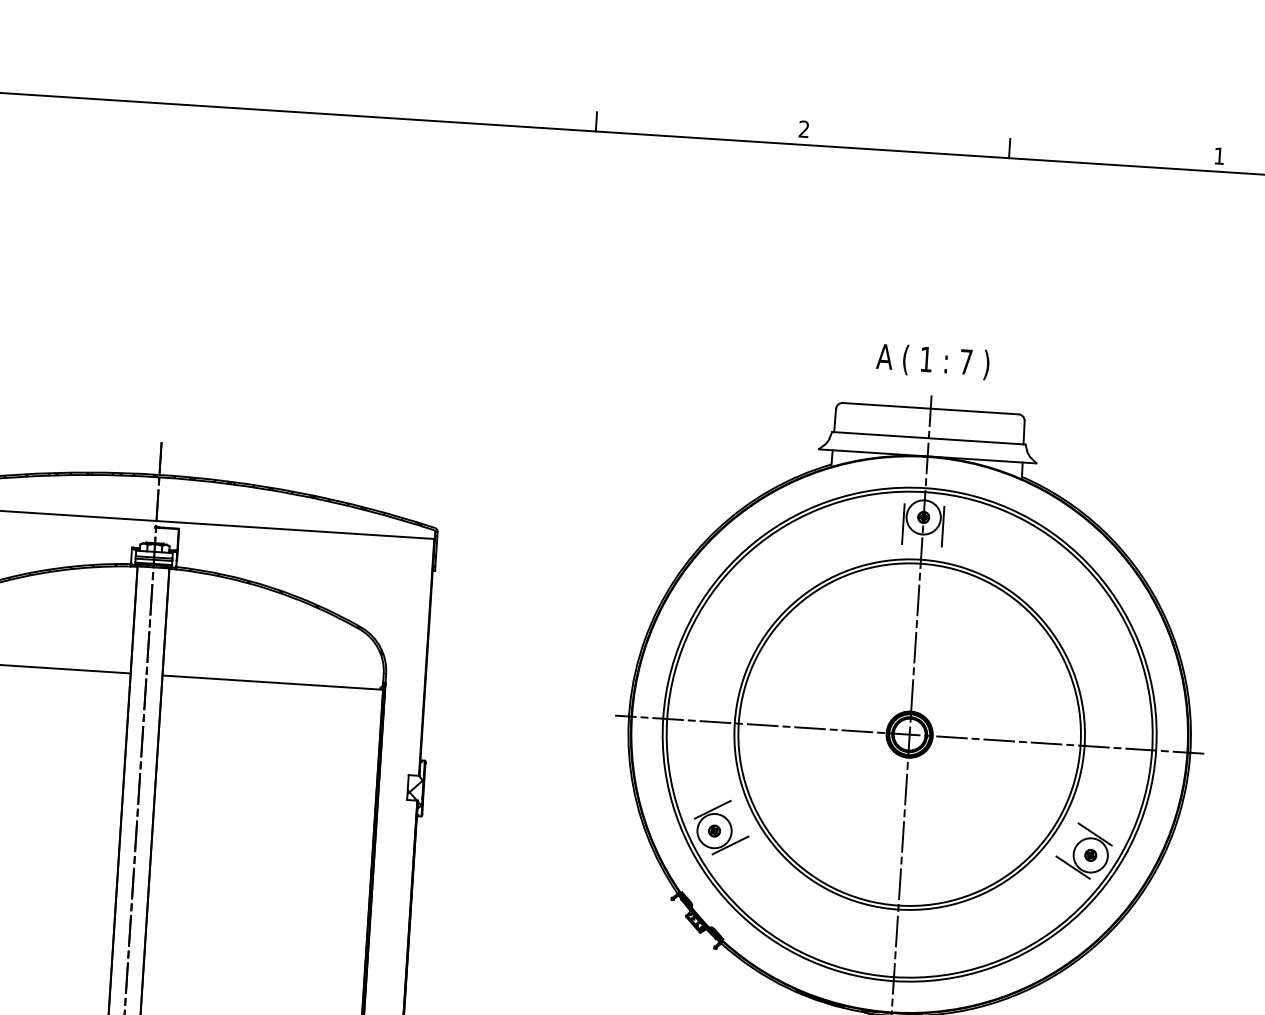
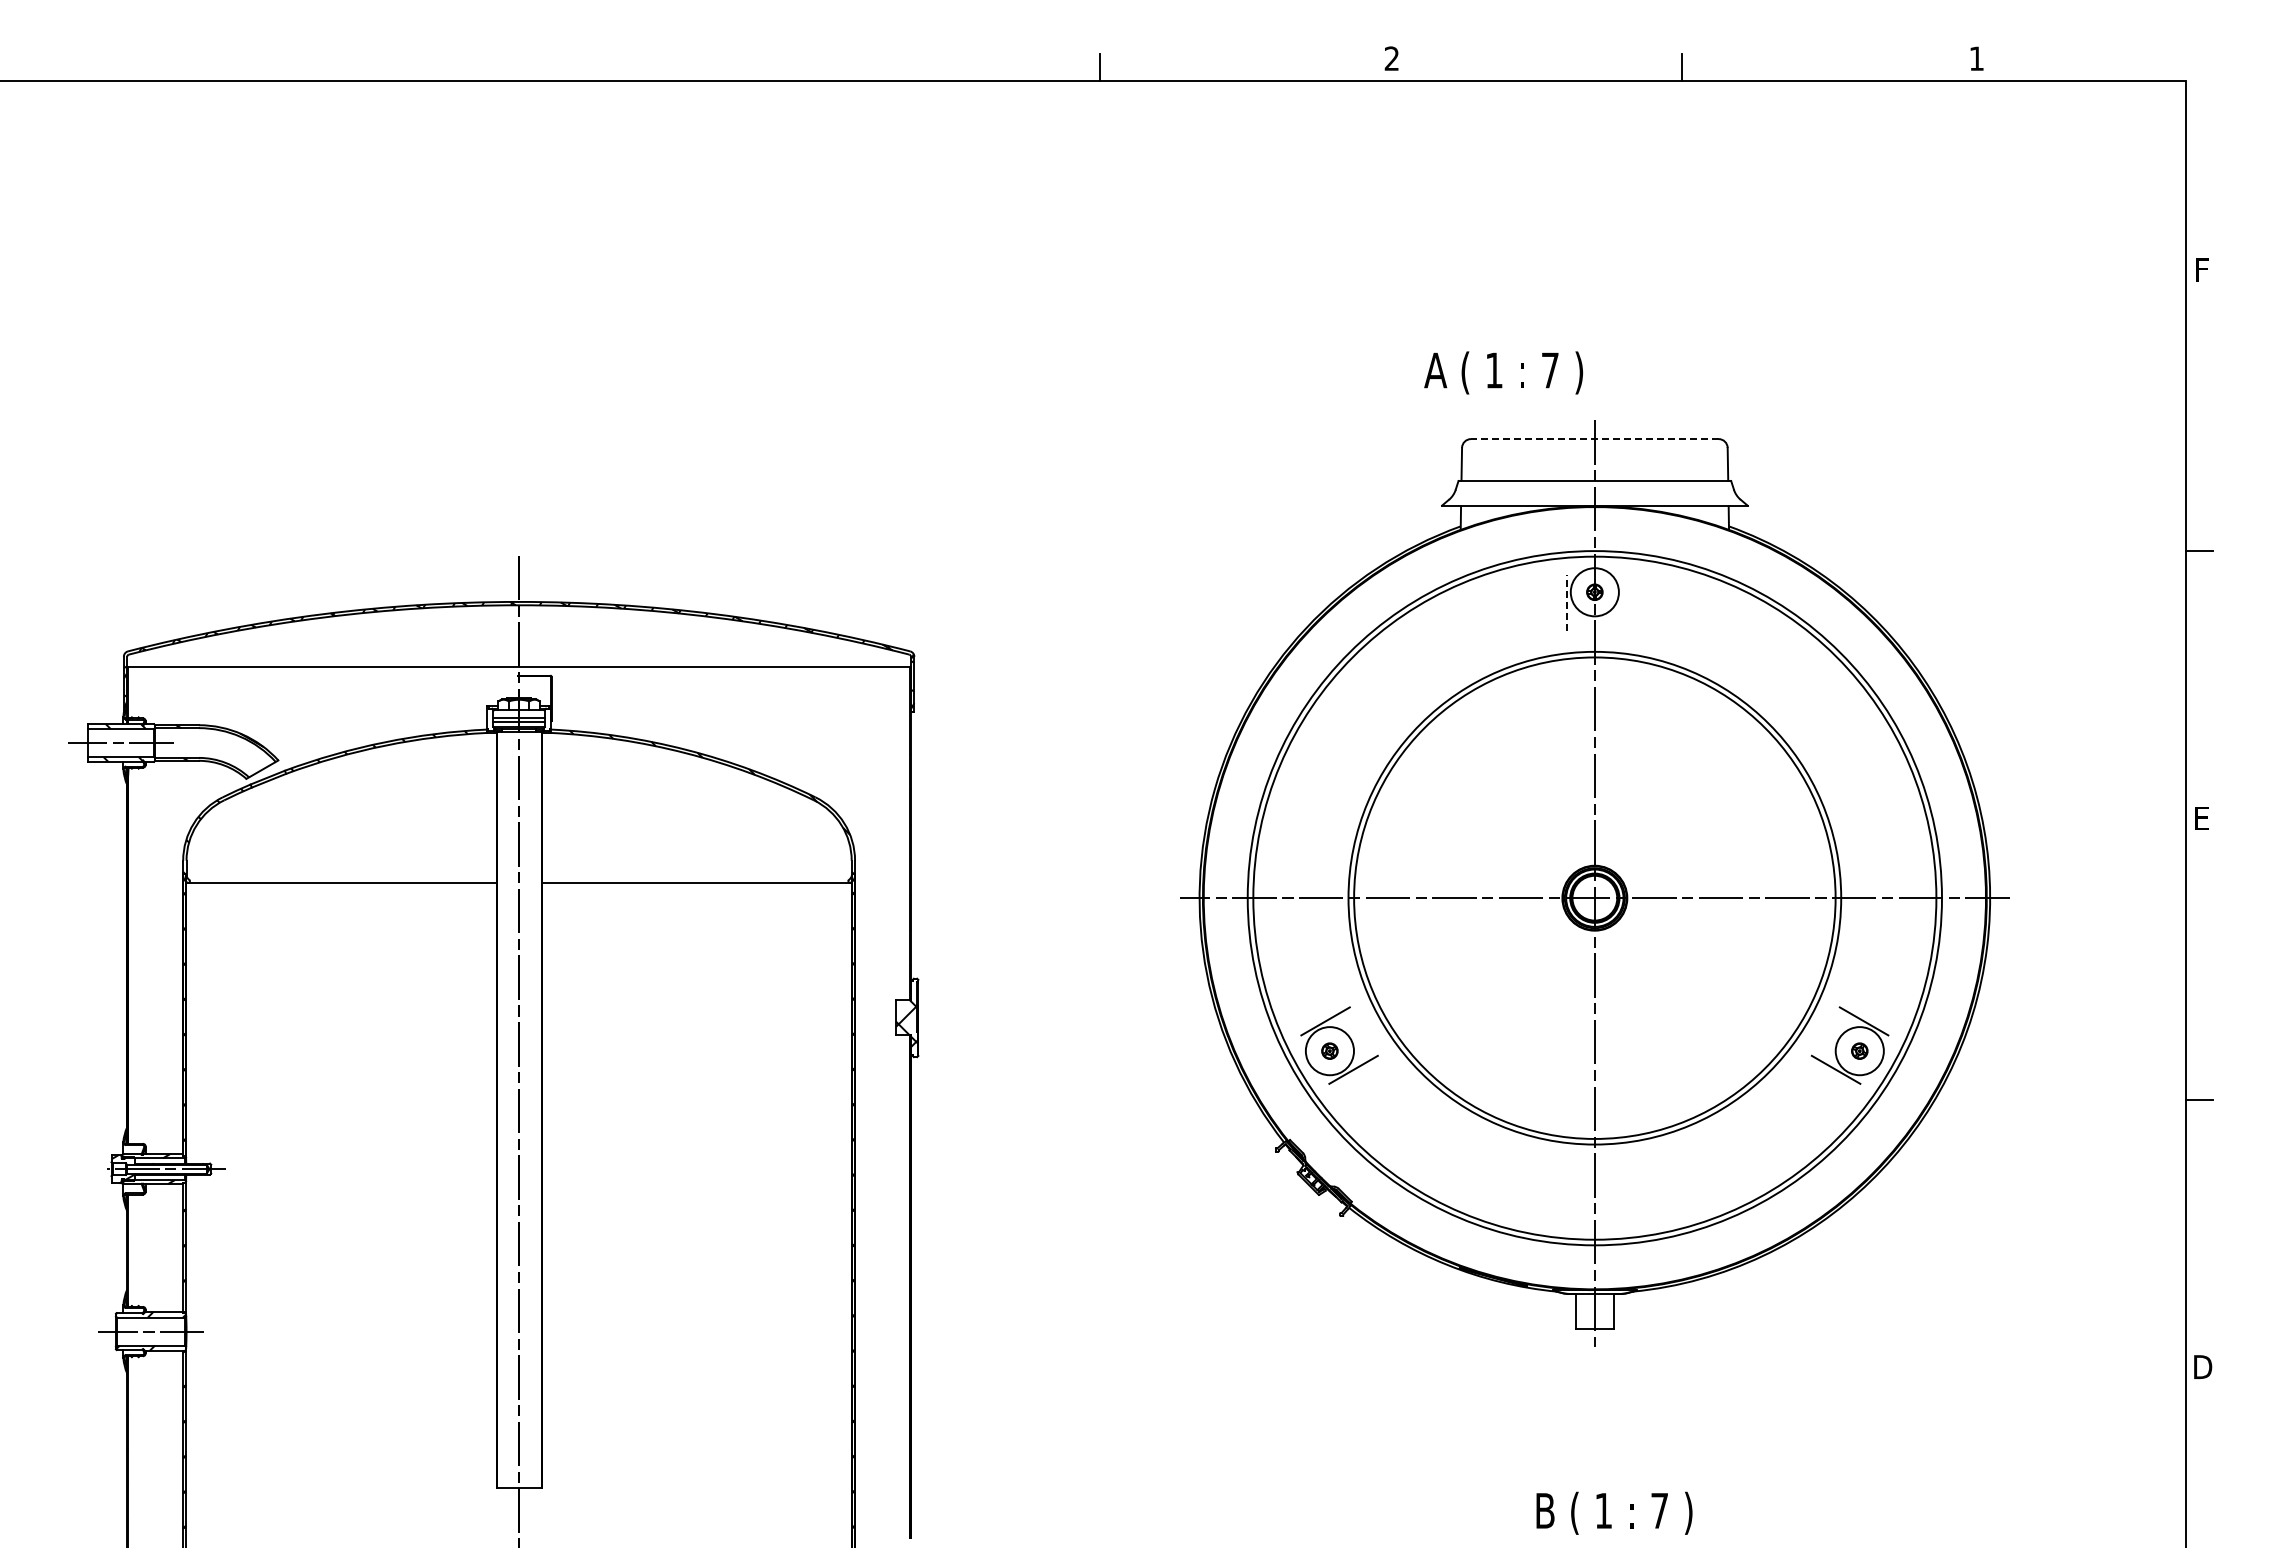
text: (932, 361) -> (1503, 372), moved
line: (930, 408) -> (1594, 439), solid -> dashed
line: (903, 524) -> (1566, 603), solid -> dashed
line: (942, 526) -> (1622, 603), removed

